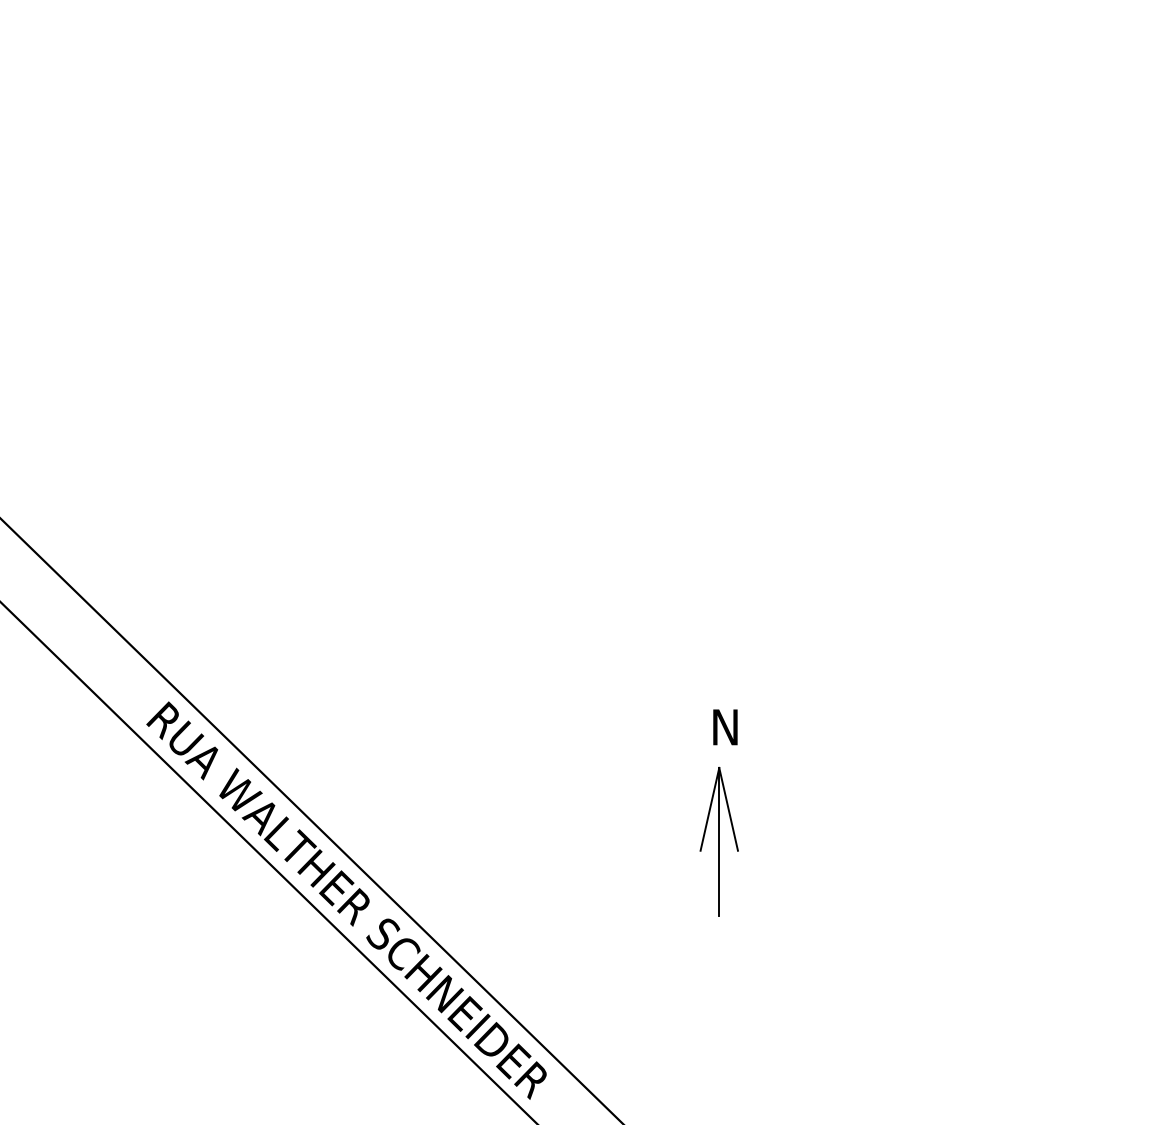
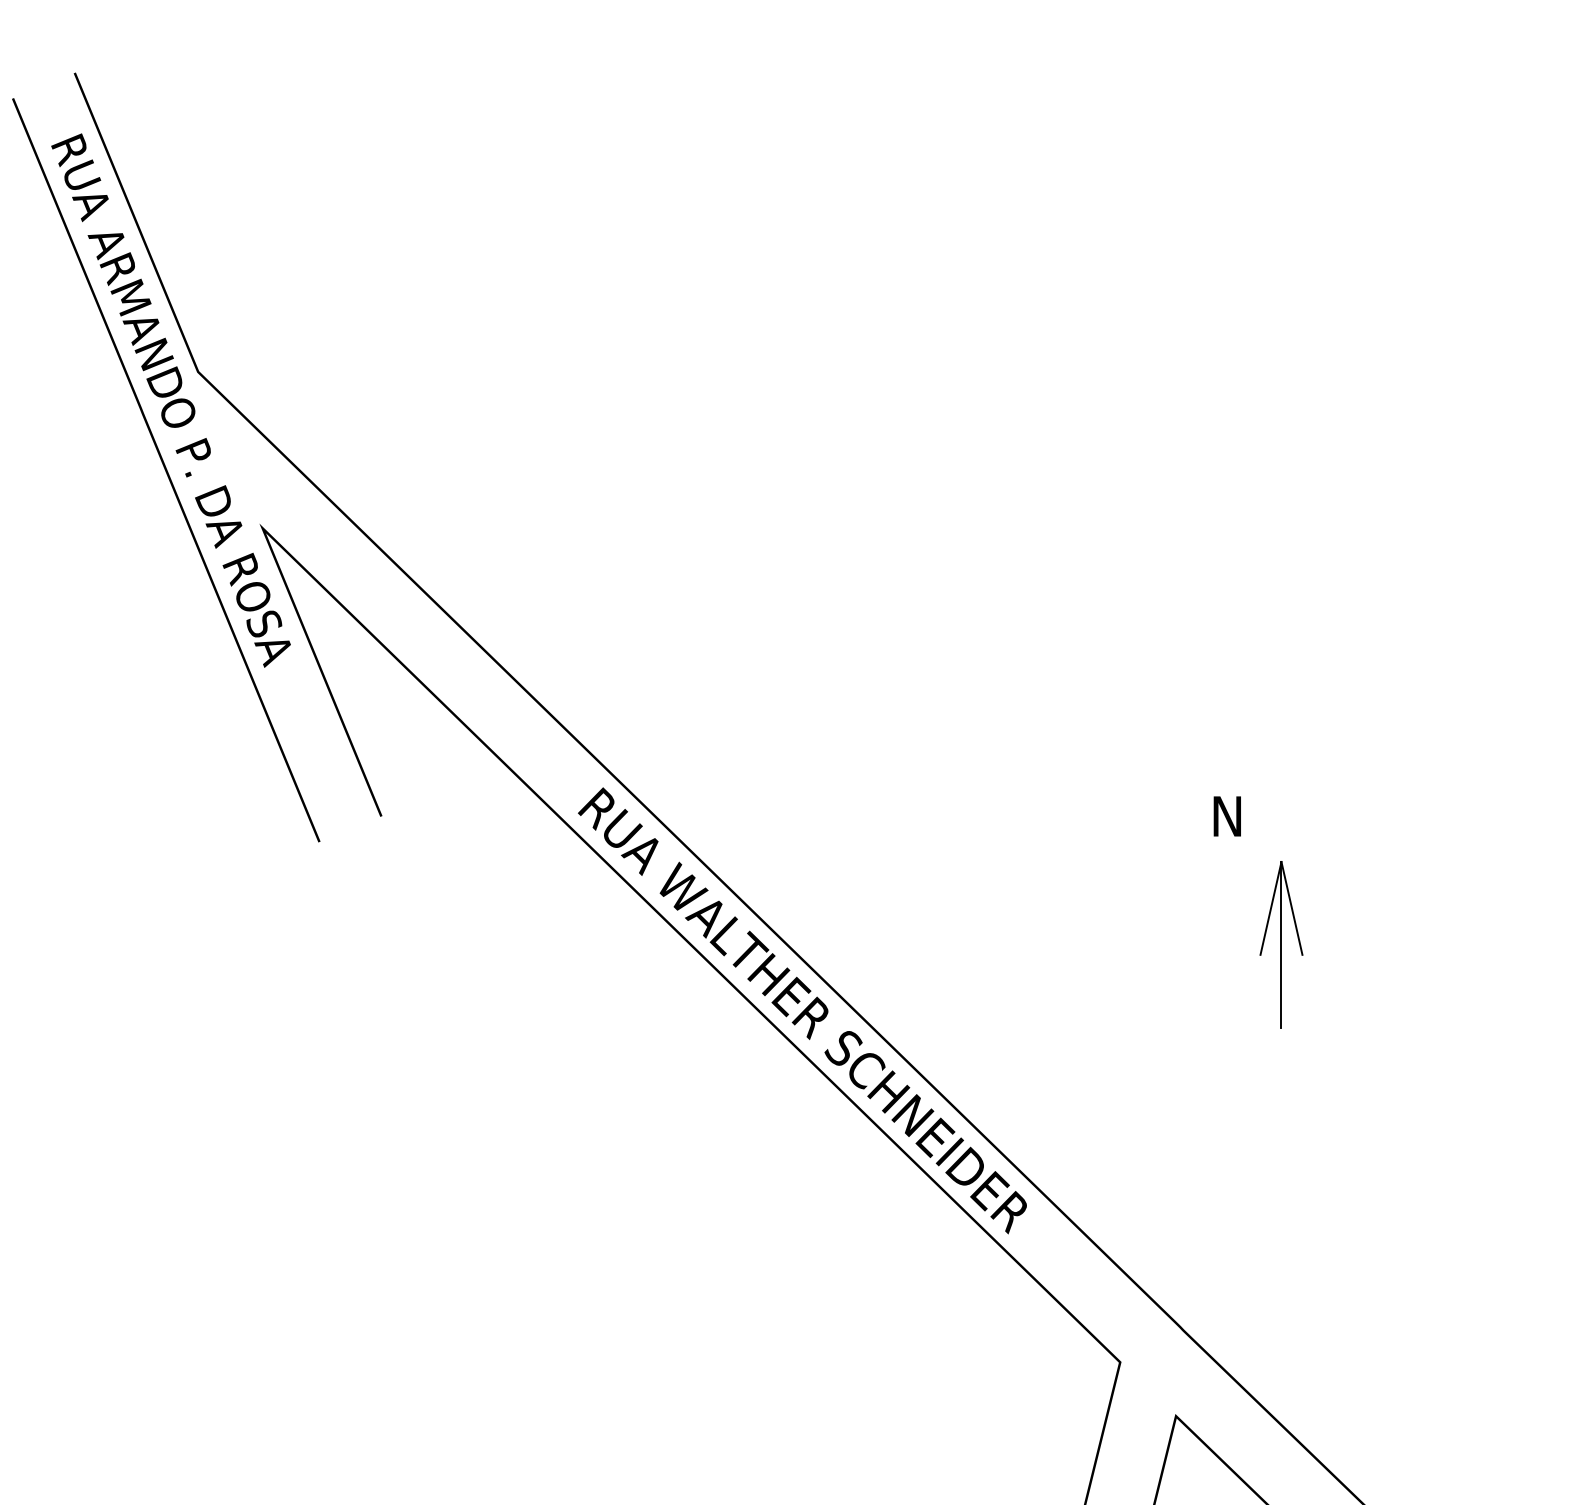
part: (719, 841) -> (1281, 944), moved

